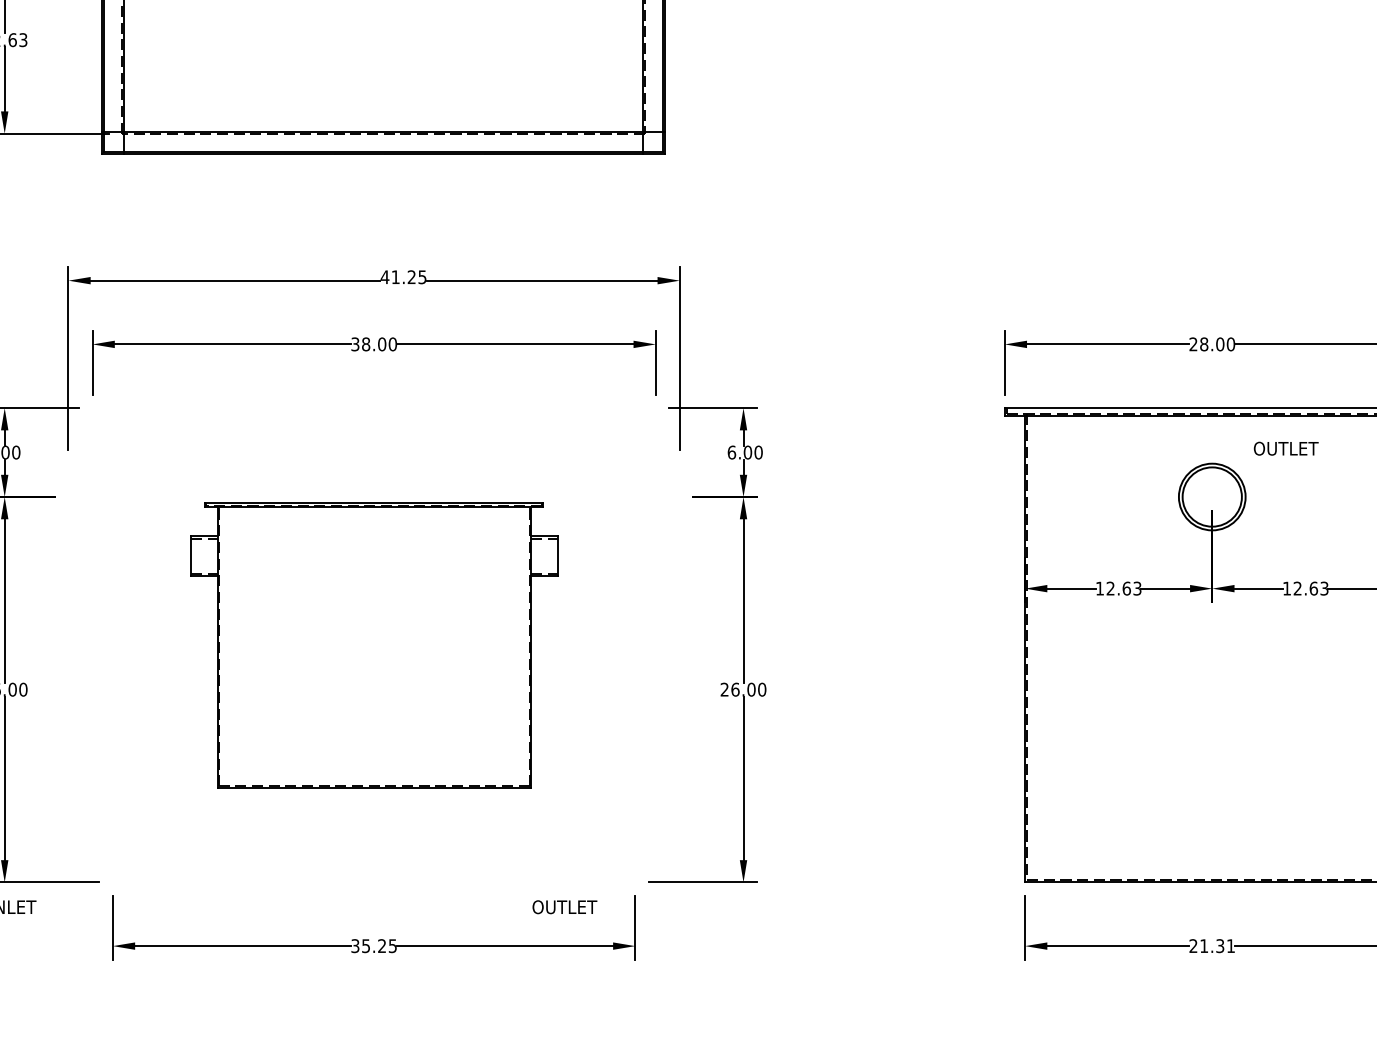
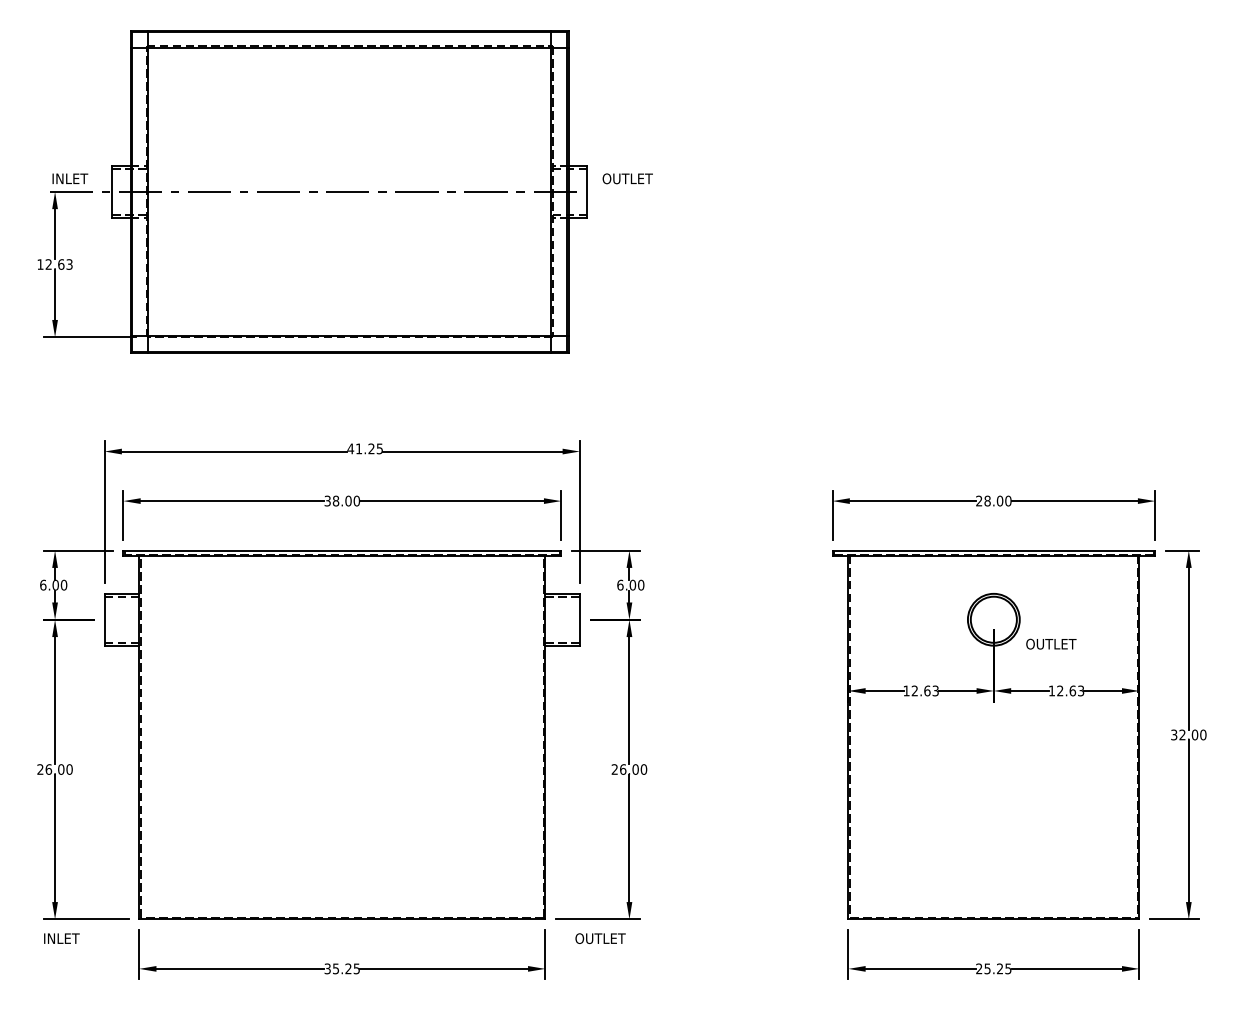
text: (1286, 447) -> (1051, 643), moved
part: (374, 644) -> (342, 734), size x1.67
text: (564, 907) -> (600, 938), moved
text: (1216, 945) -> (997, 968), 21.31 -> 25.25

